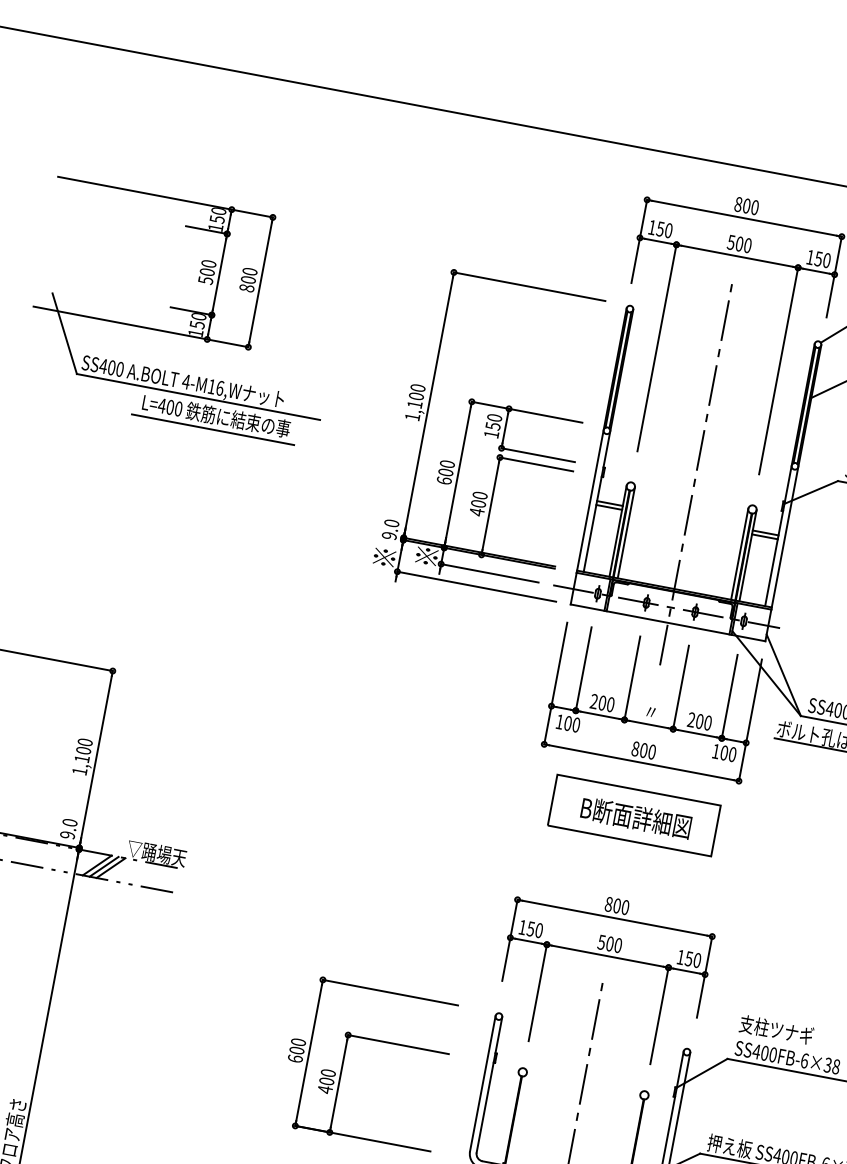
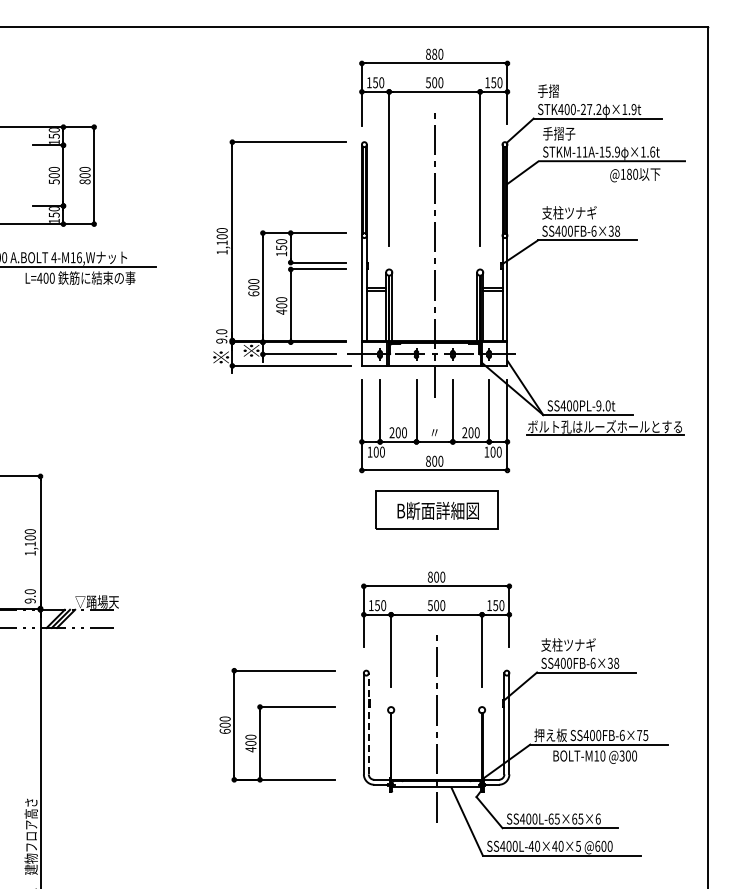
text: (746, 206) -> (434, 54), 800 -> 880
line: (212, 429) -> (79, 288), removed
line: (489, 1084) -> (368, 723), solid -> dashed

